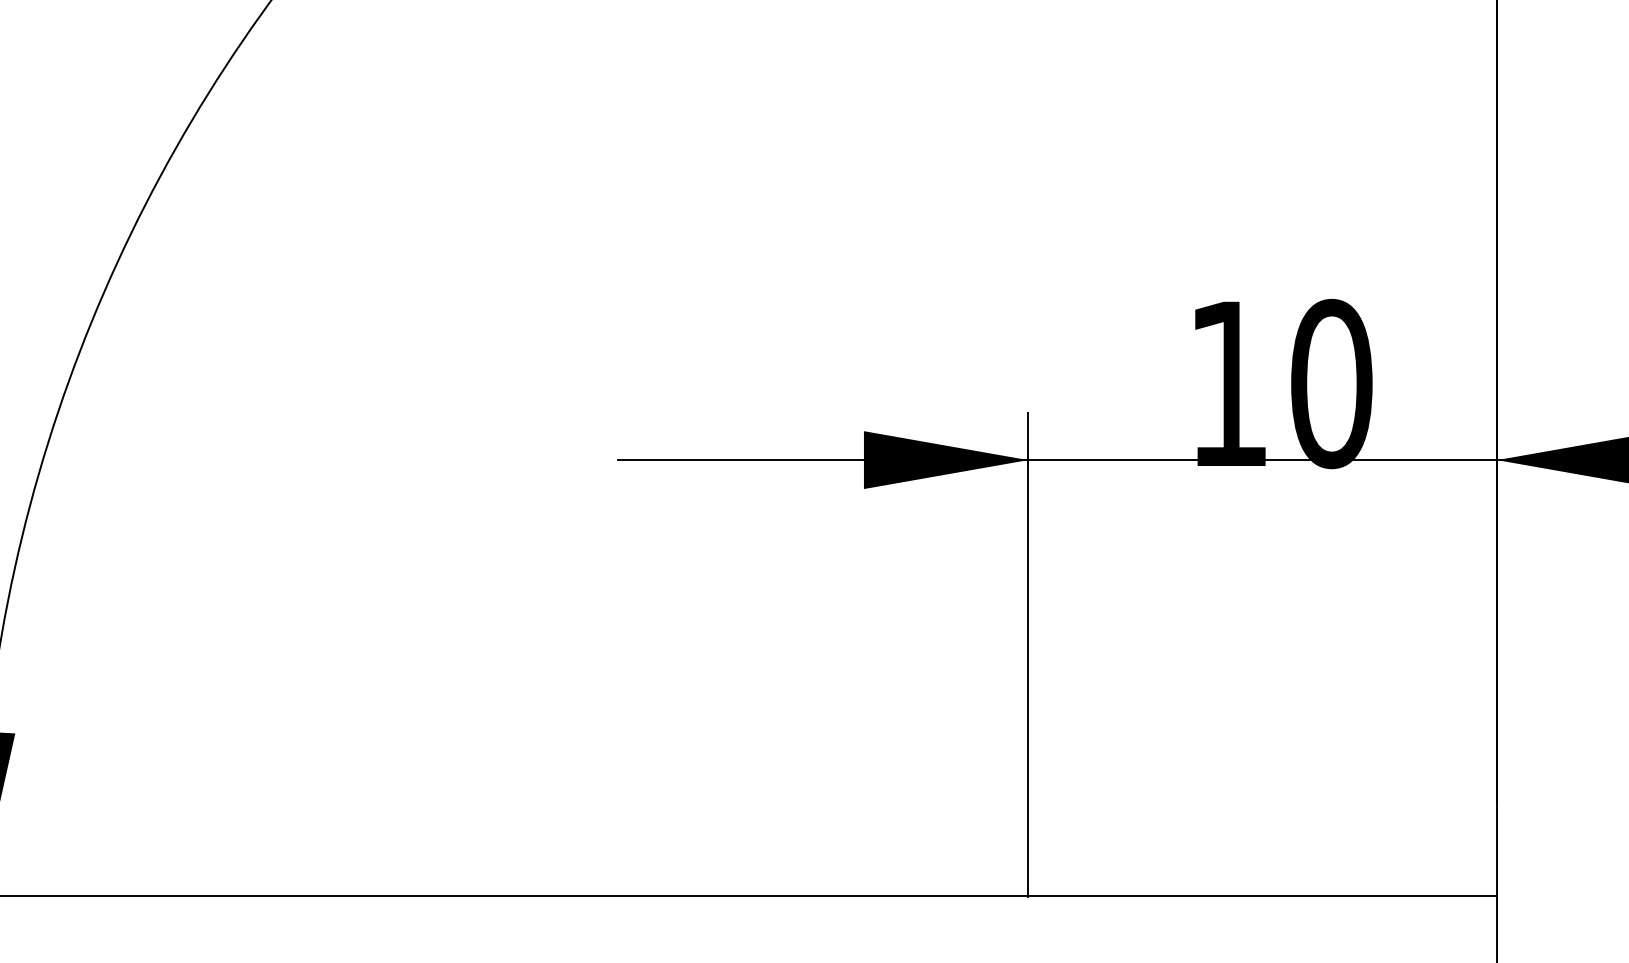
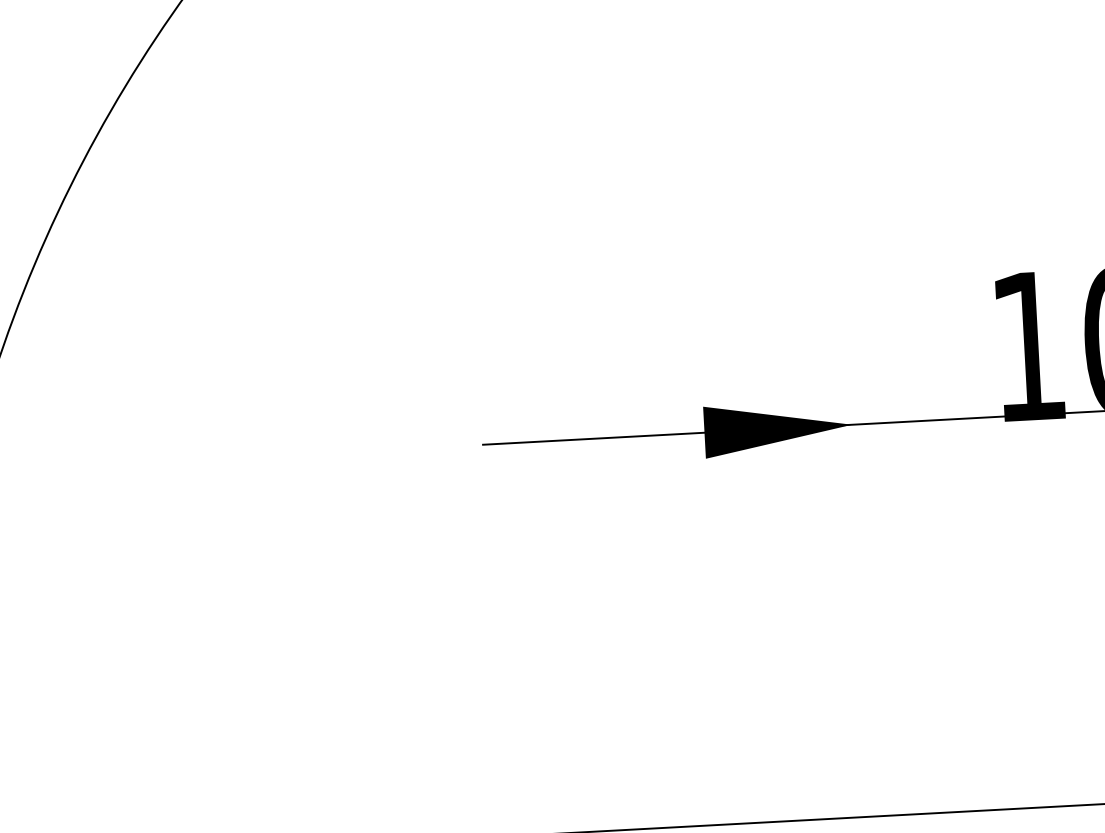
line: (1028, 654) -> (861, 599), removed

